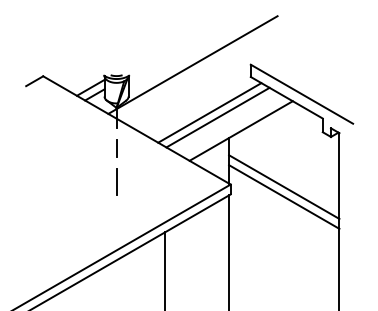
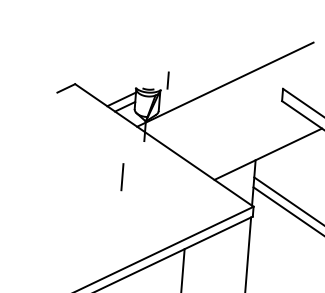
line: (209, 112) -> (238, 133), removed
line: (217, 117) -> (245, 138), removed
line: (116, 148) -> (168, 80), moved
line: (116, 181) -> (122, 176), moved

